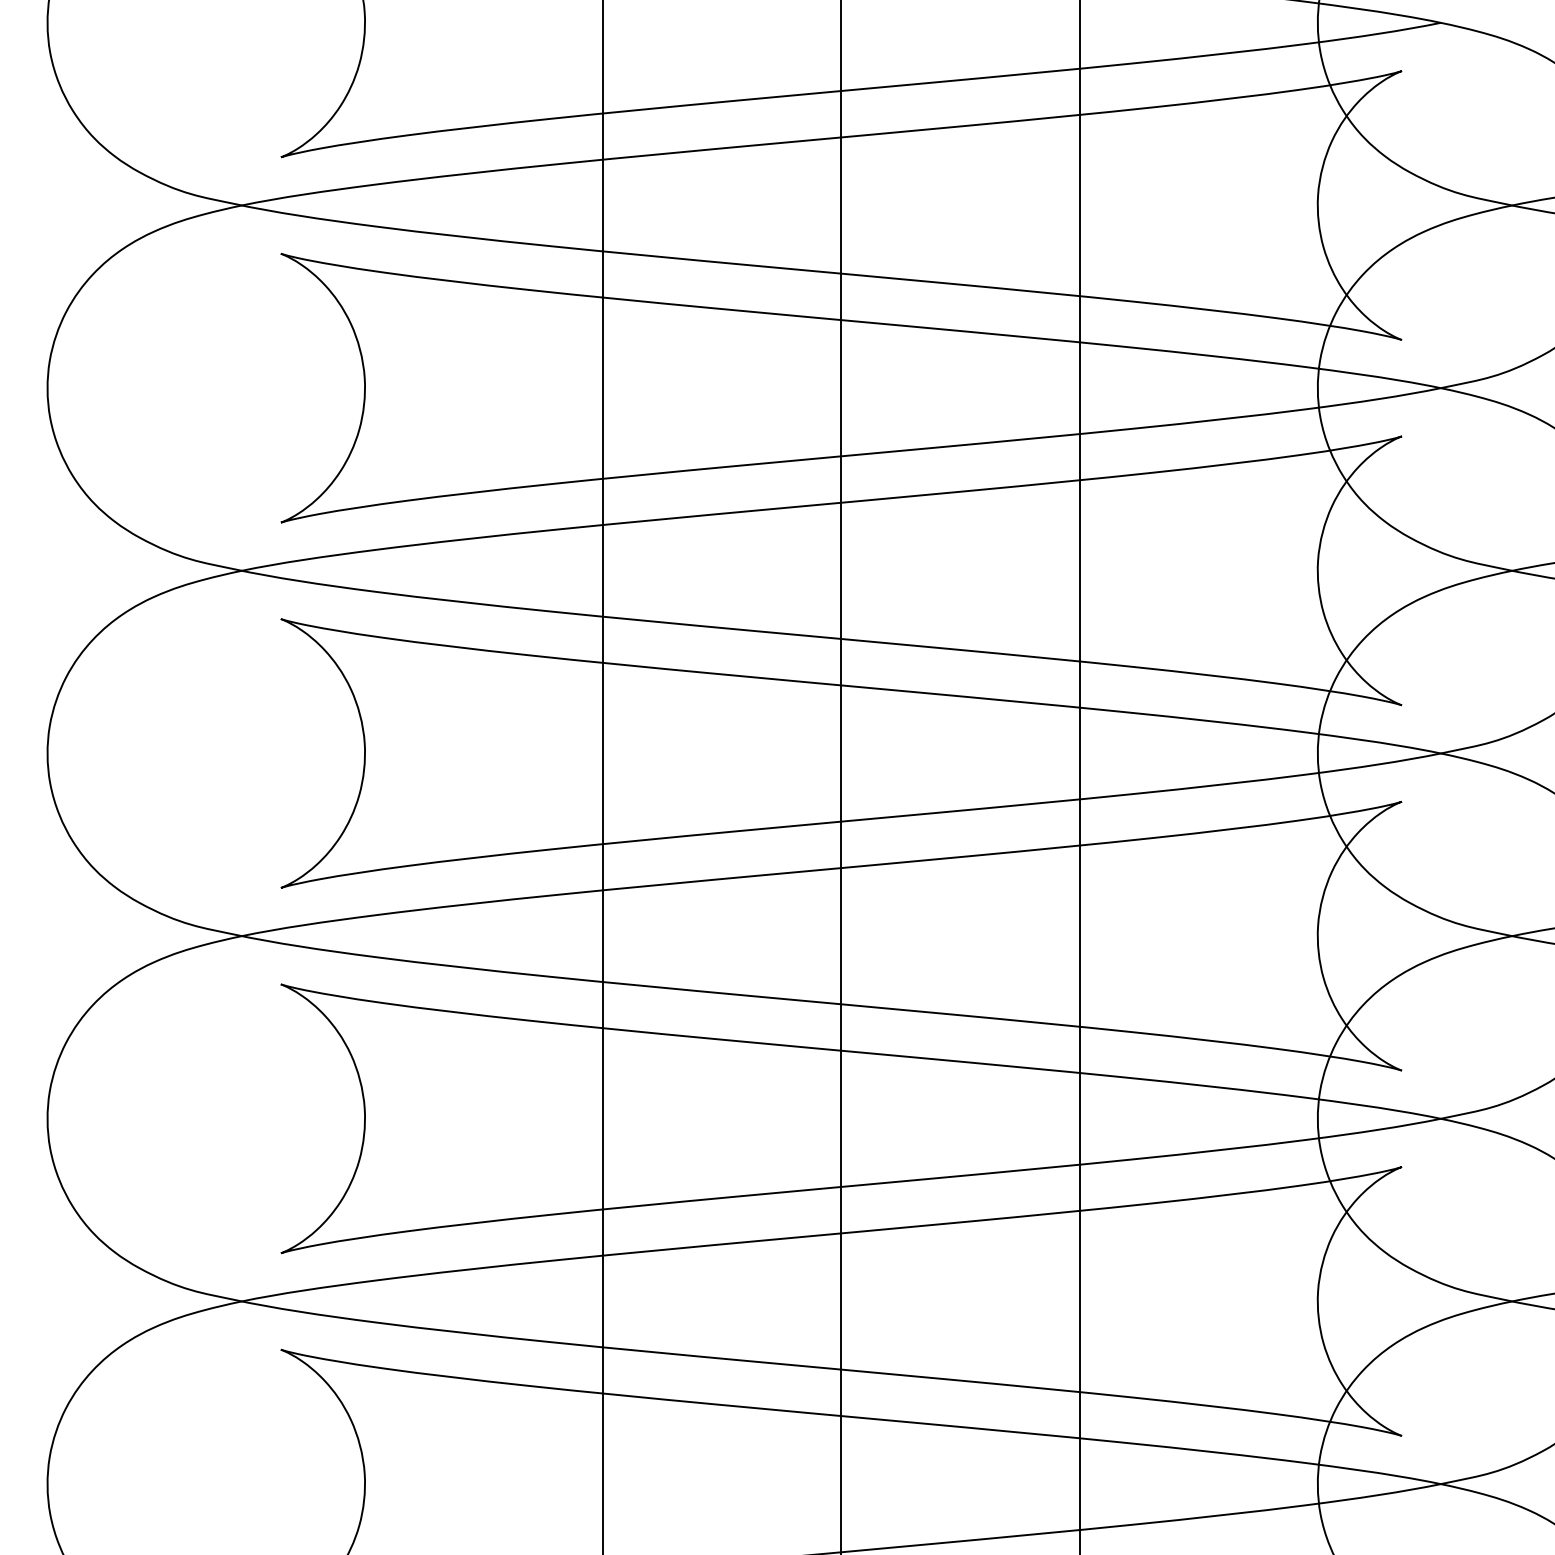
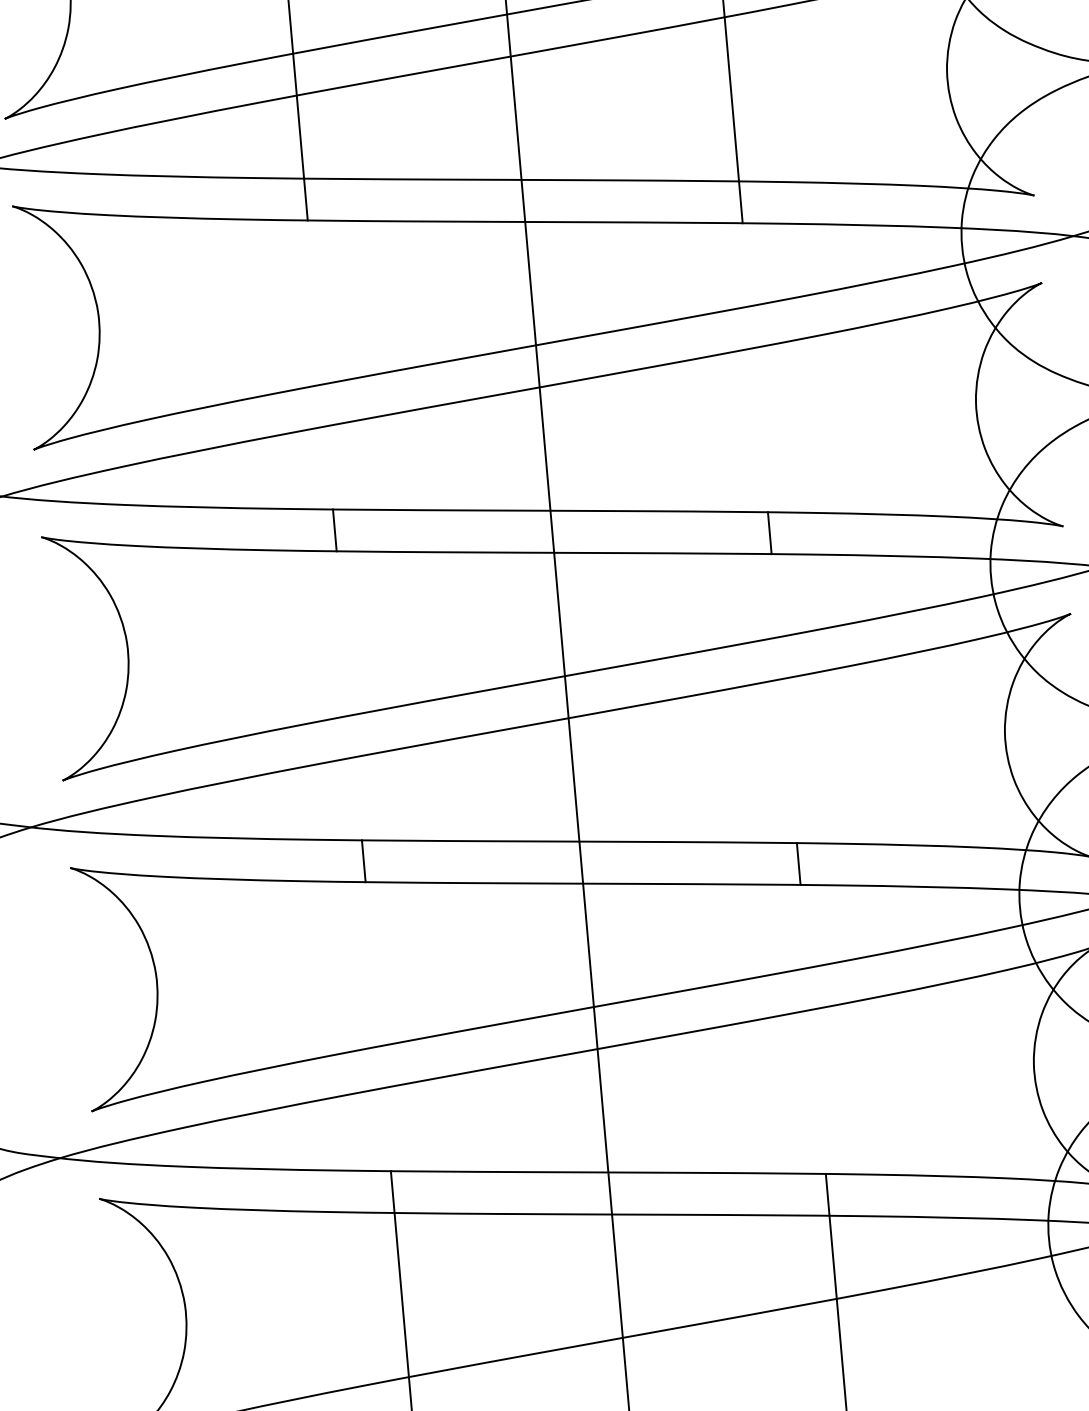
line: (603, 456) -> (320, 364), removed
line: (1079, 501) -> (755, 367), removed
line: (603, 822) -> (349, 695), removed
line: (1079, 866) -> (784, 697), removed
line: (603, 1187) -> (378, 1026), removed
line: (1079, 1232) -> (813, 1029), removed

